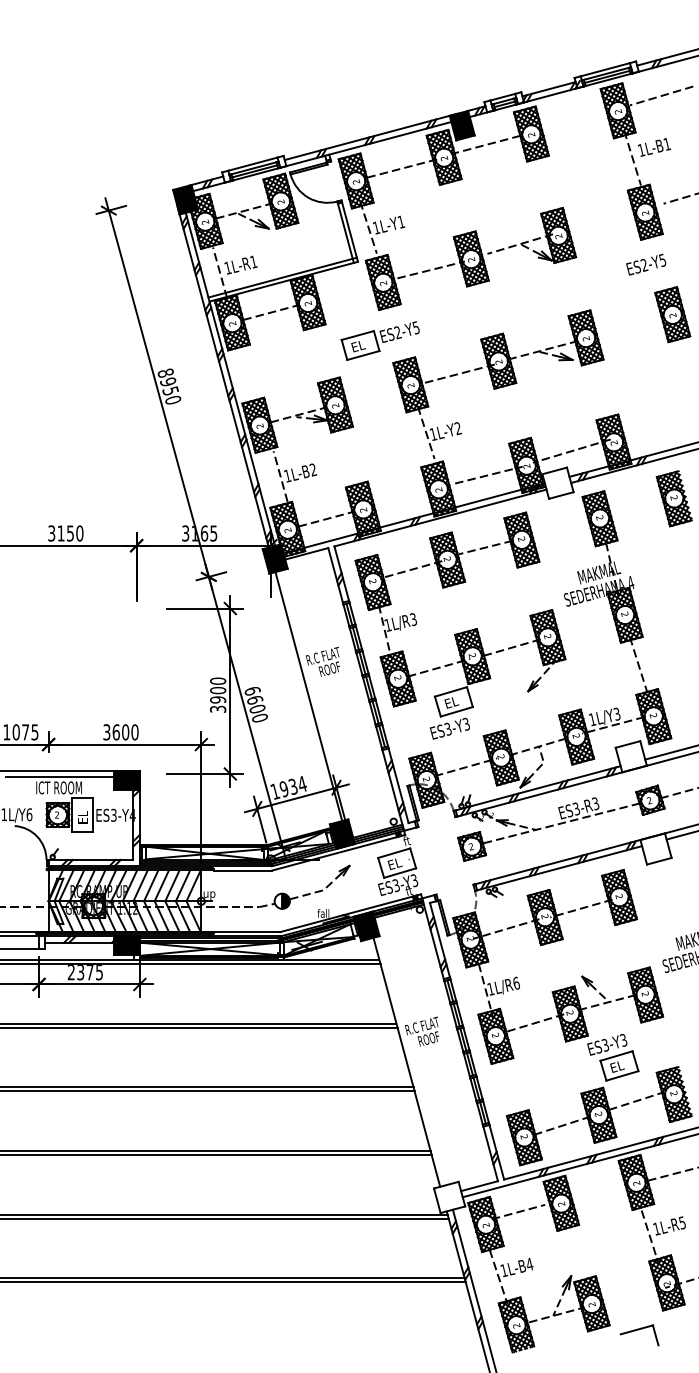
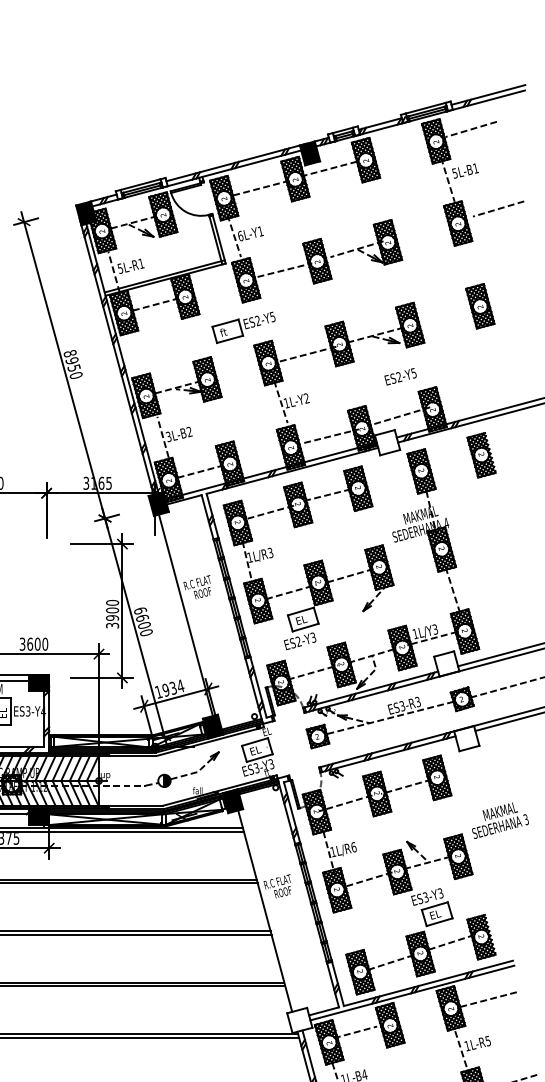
text: (641, 149) -> (455, 172), 1L-B1 -> 5L-B1
text: (376, 227) -> (240, 235), 1L-Y1 -> 6L-Y1
text: (646, 264) -> (400, 376), moved
text: (227, 267) -> (120, 268), 1L-R1 -> 5L-R1
text: (358, 346) -> (226, 332), EL -> ft
text: (287, 475) -> (168, 436), 1L-B2 -> 3L-B2
text: (448, 729) -> (298, 641), ES3-Y3 -> ES2-Y3
text: (409, 840) -> (267, 731), ft -> EL

